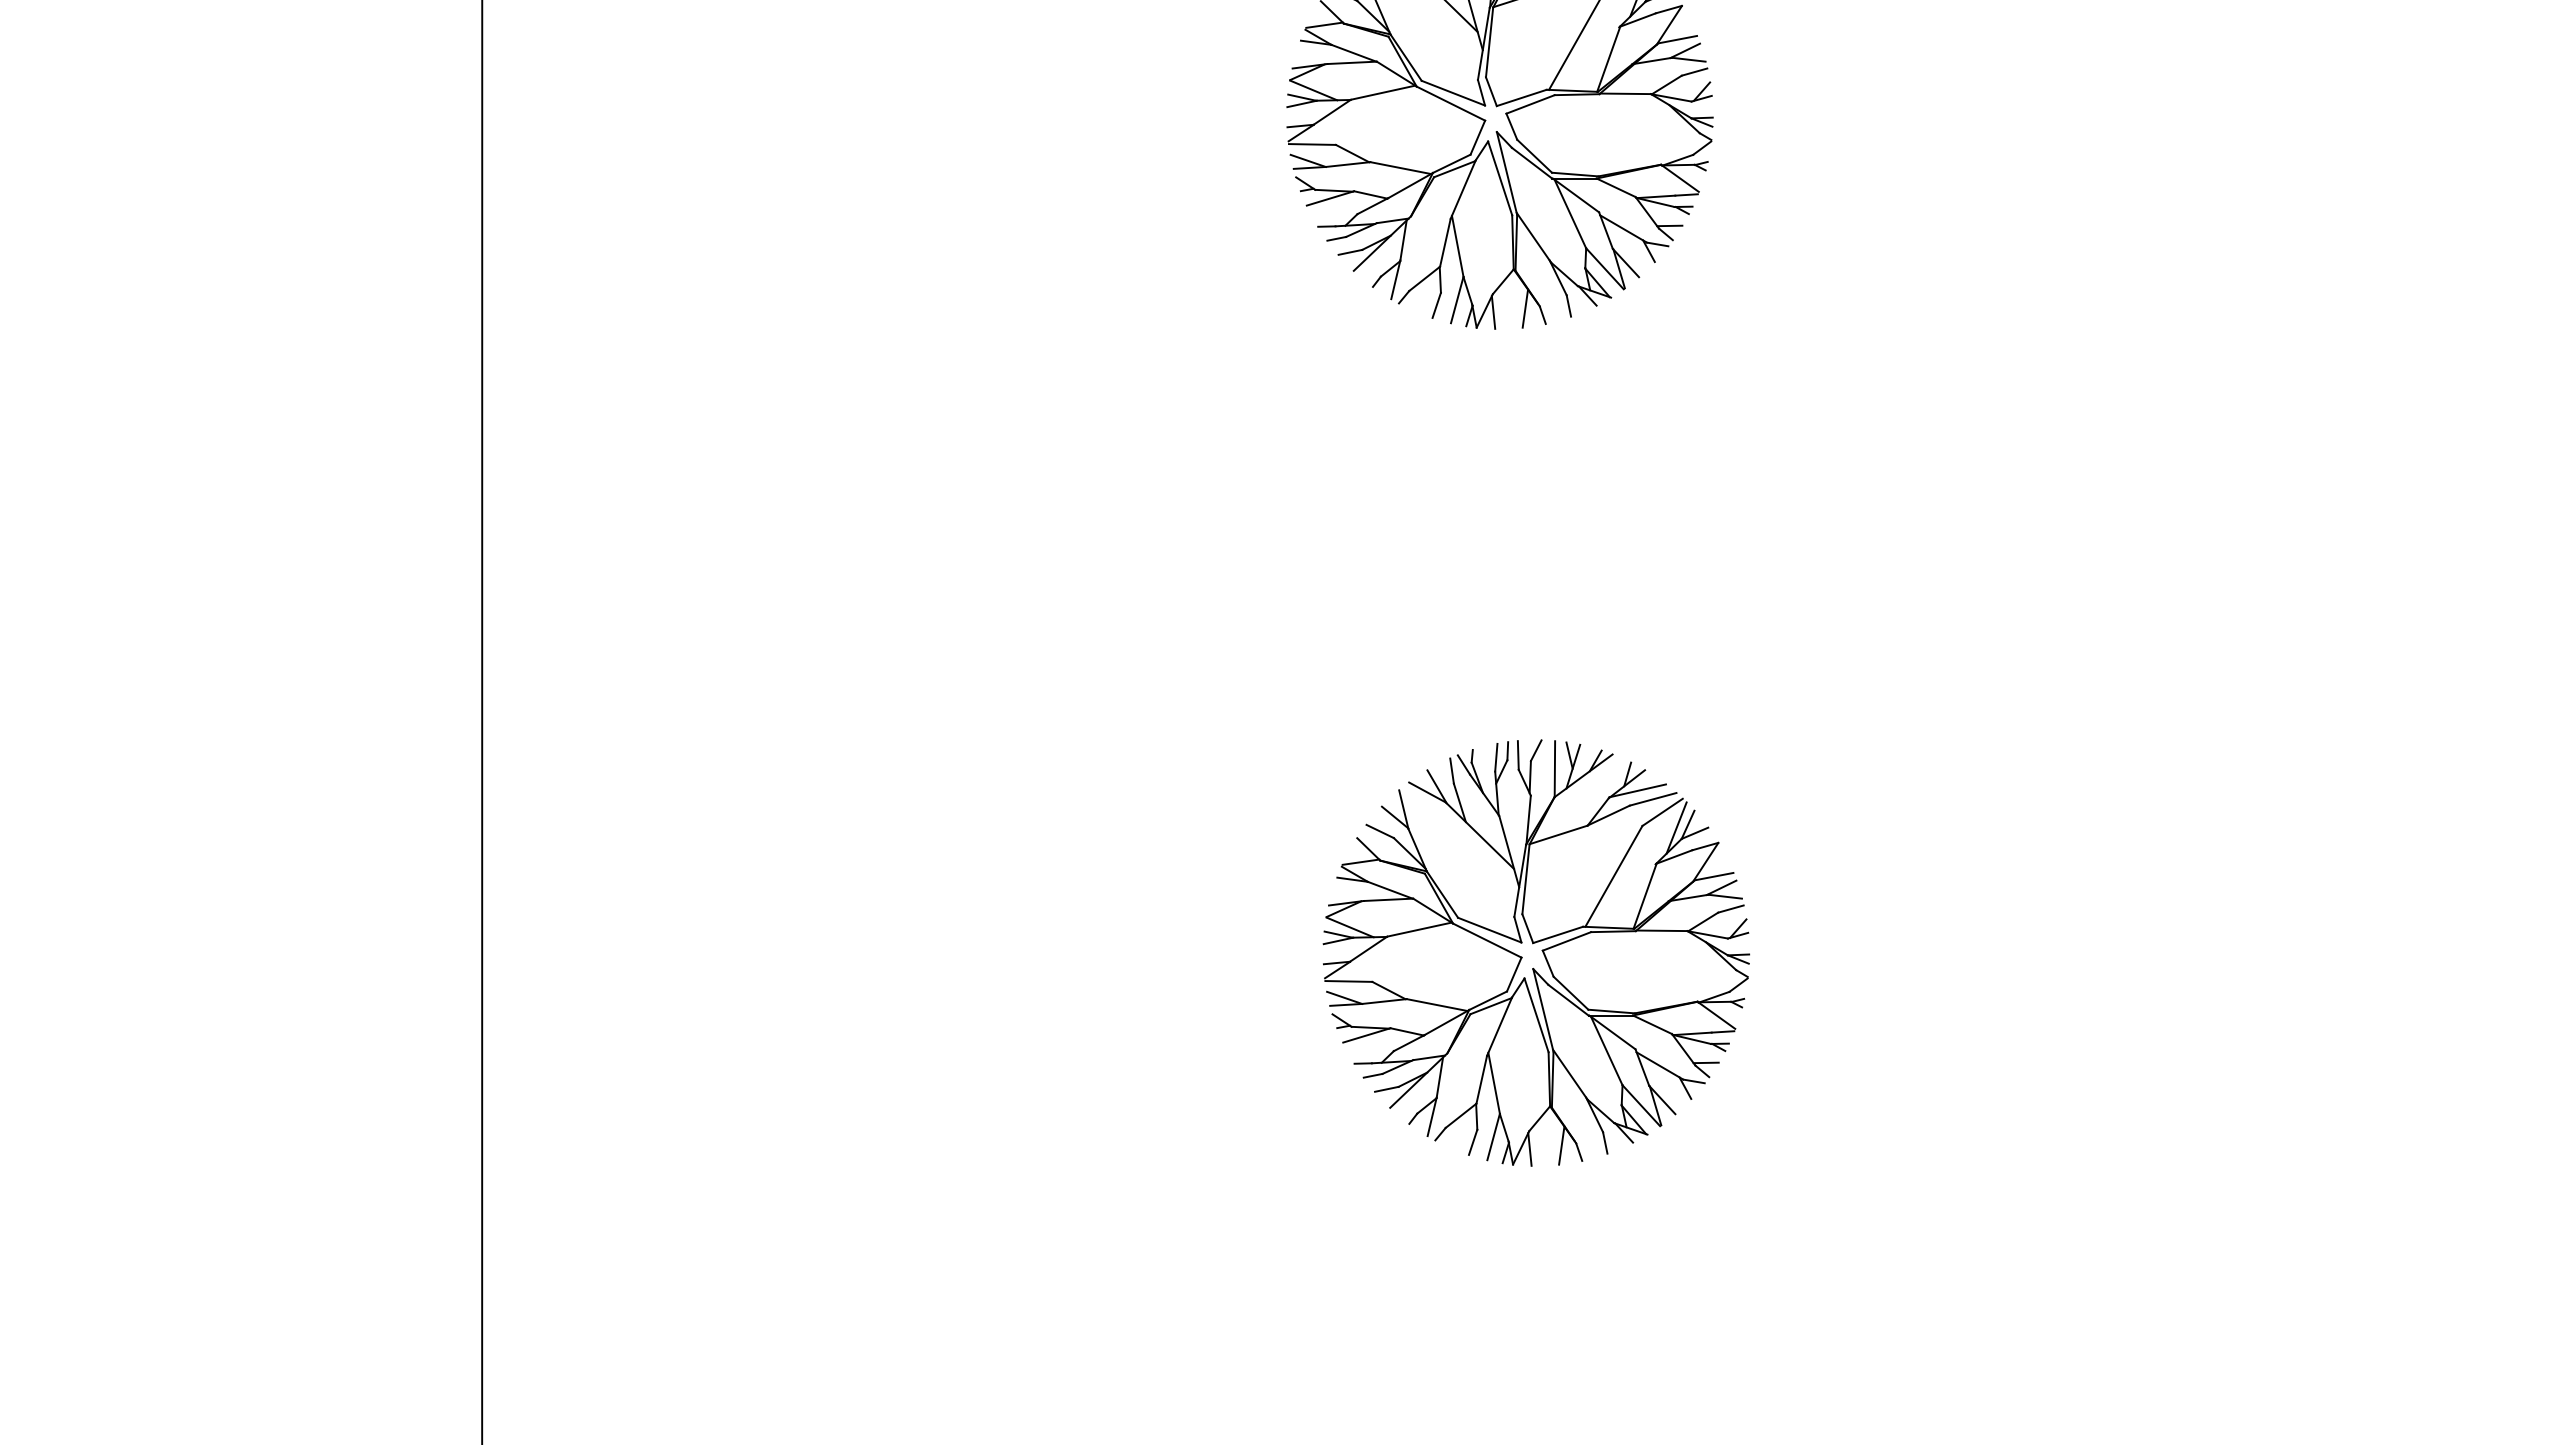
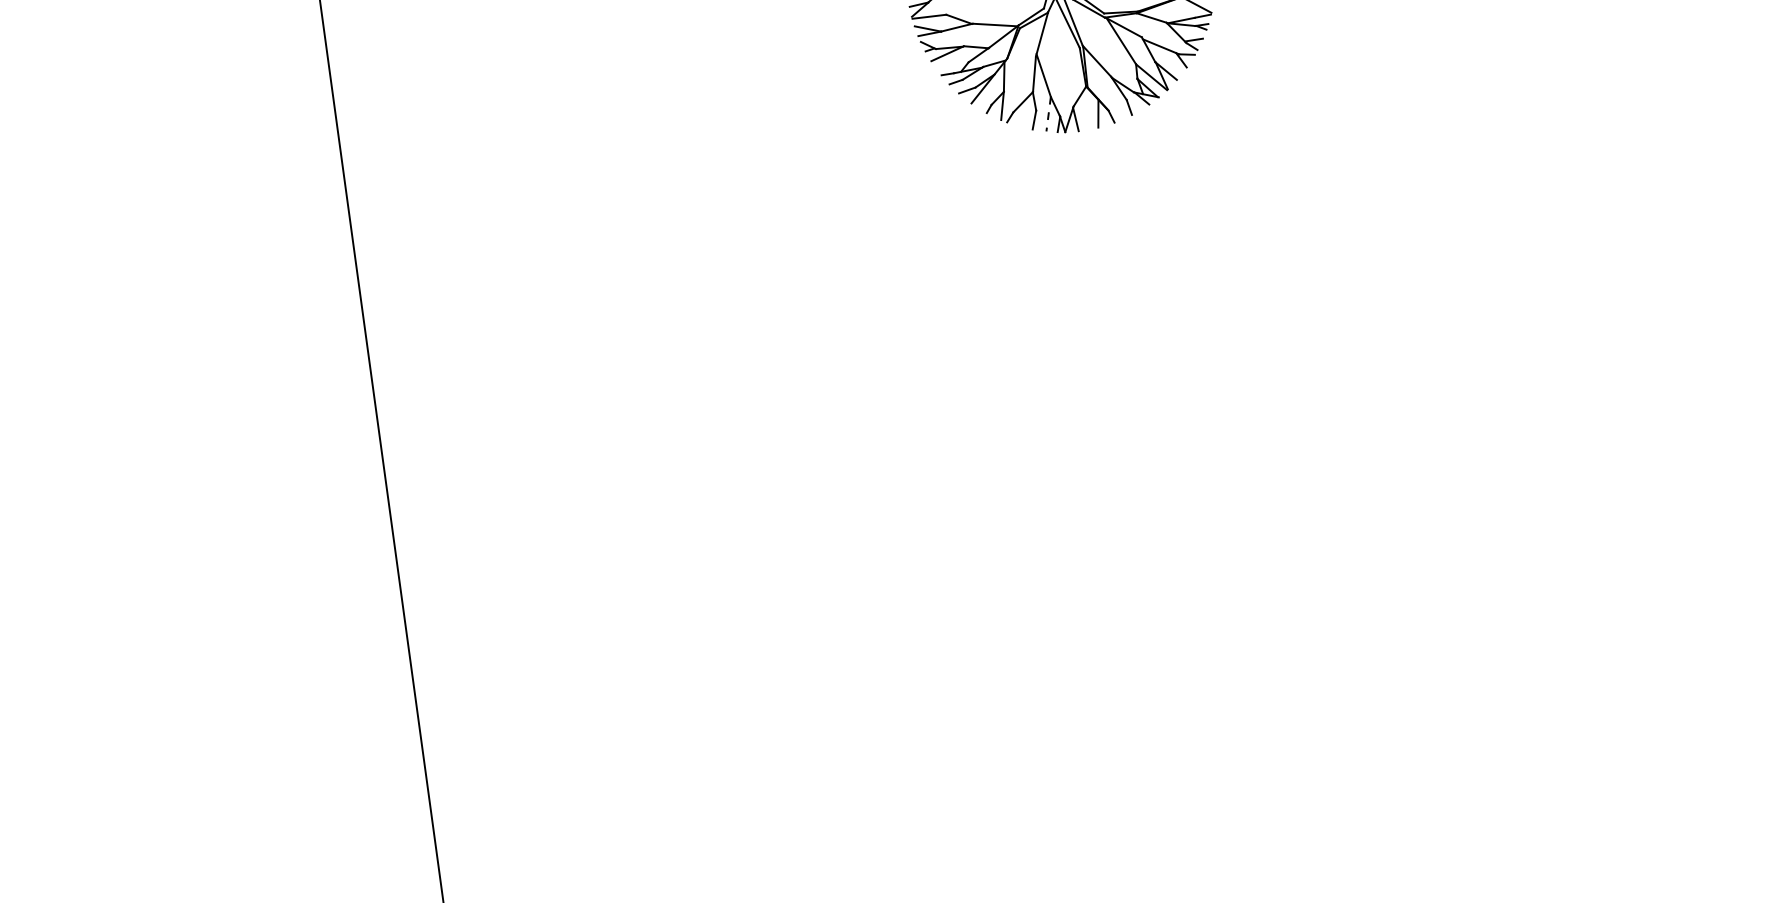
line: (1457, 300) -> (1048, 114), solid -> dashed
part: (1535, 952) -> (1168, 574), removed

